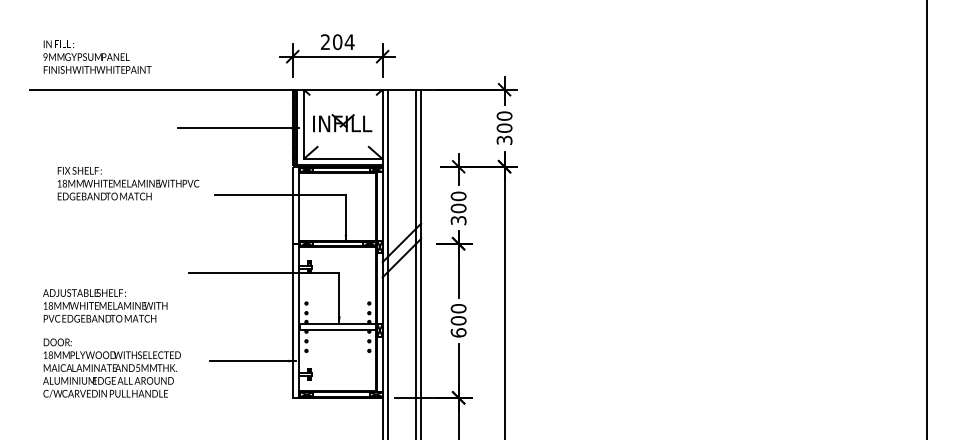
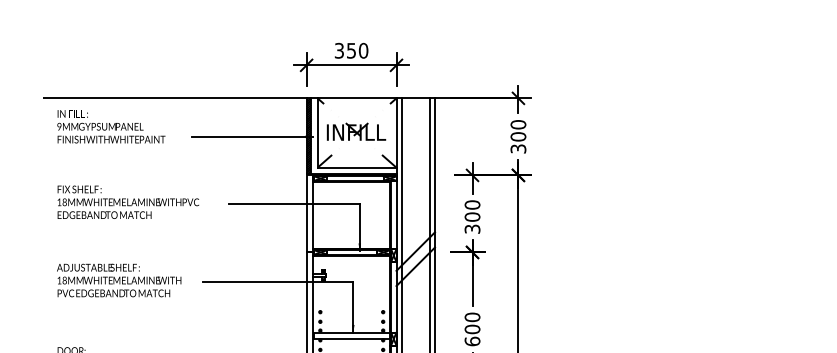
text: (337, 42) -> (351, 51), 204 -> 350
text: (97, 56) -> (111, 126), moved
text: (128, 183) -> (128, 202), moved
text: (105, 305) -> (119, 280), moved

